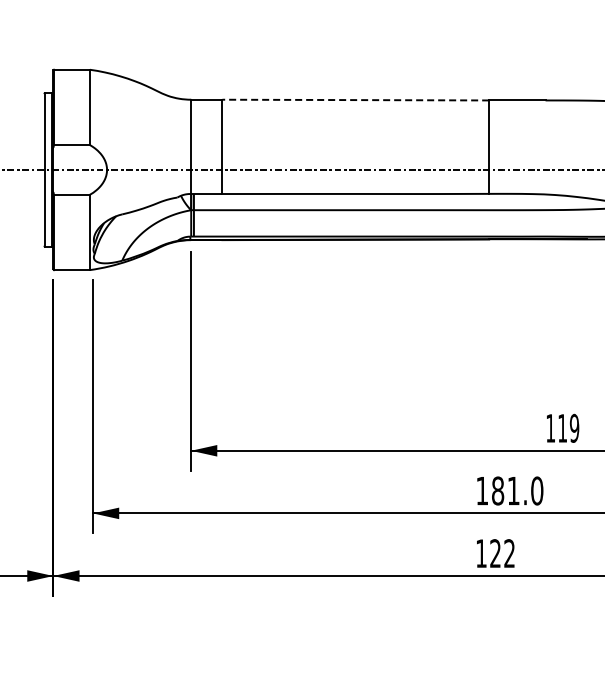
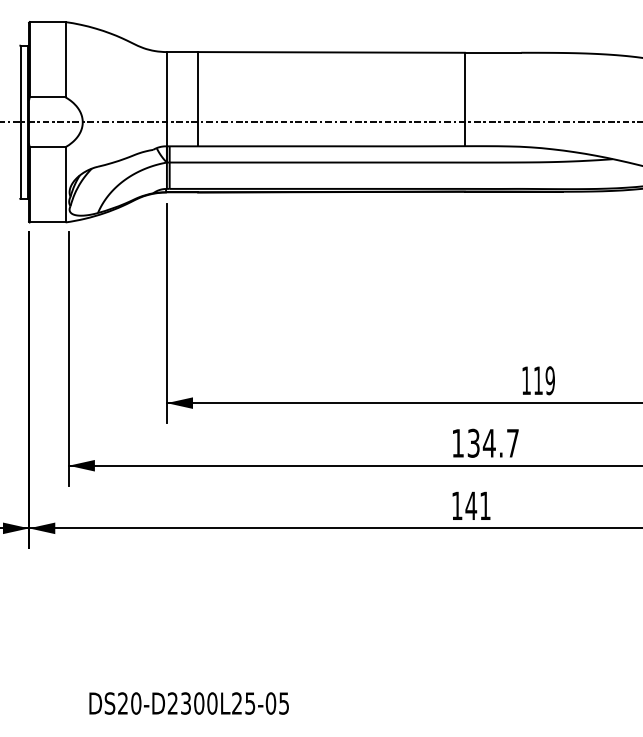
line: (355, 100) -> (331, 52), dashed -> solid
text: (517, 490) -> (493, 442), 181.0 -> 134.7
text: (501, 553) -> (477, 505), 122 -> 141

